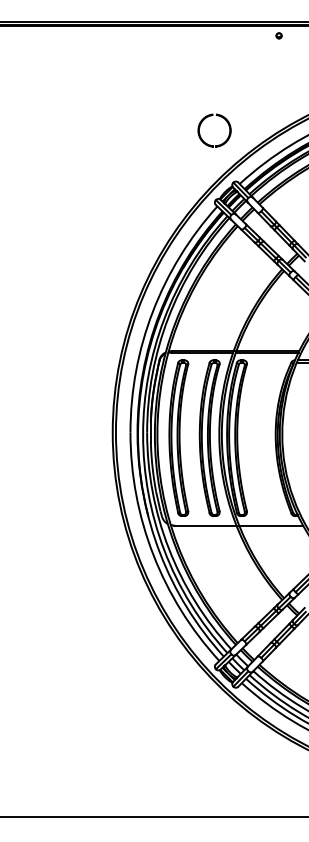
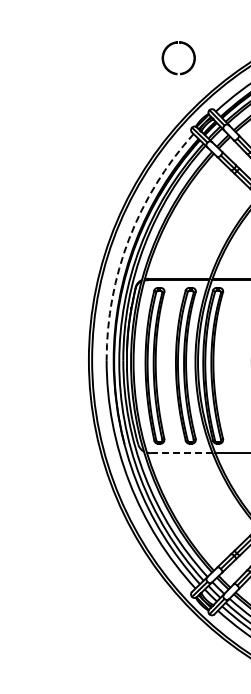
part: (205, 119) -> (169, 47), moved
arc: (152, 311) -> (128, 239), solid -> dashed
line: (204, 525) -> (180, 453), solid -> dashed

